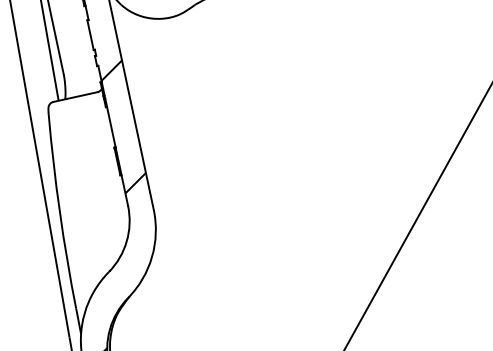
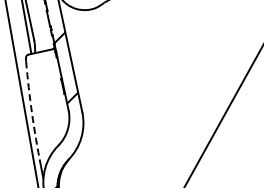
arc: (60, 211) -> (32, 113), solid -> dashed

